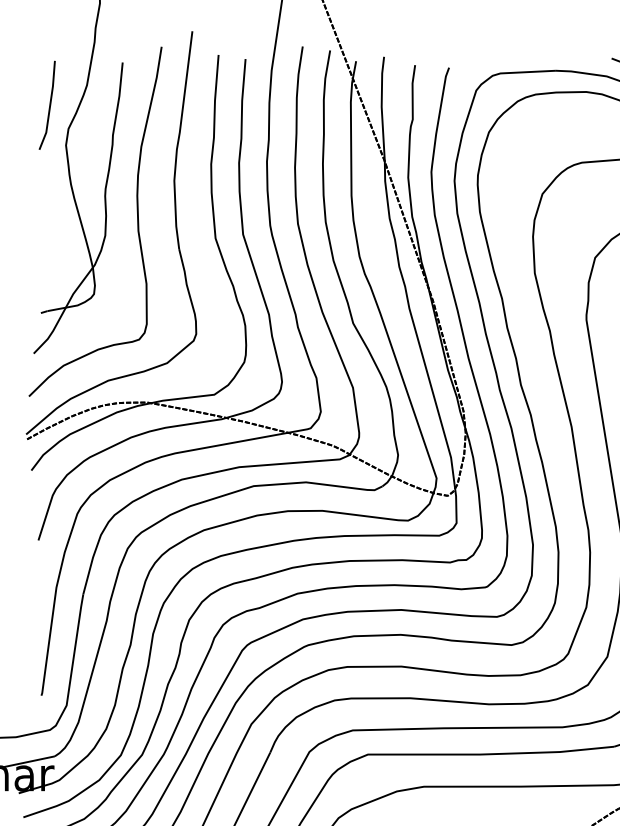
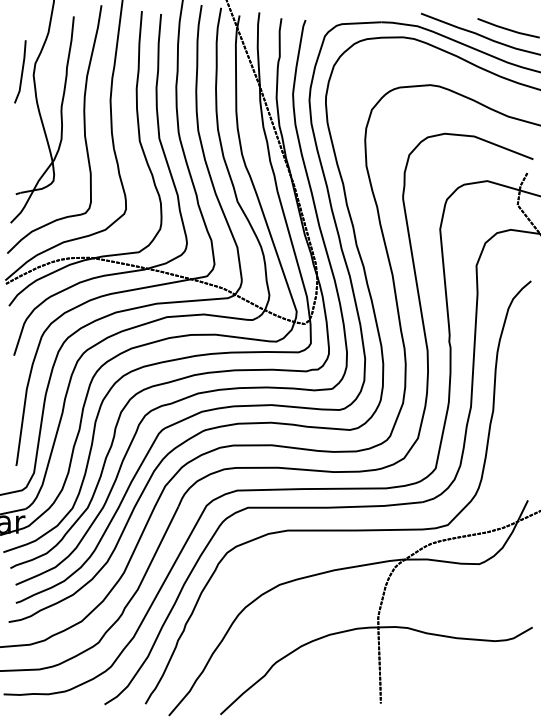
line: (48, 104) -> (21, 71), moved

